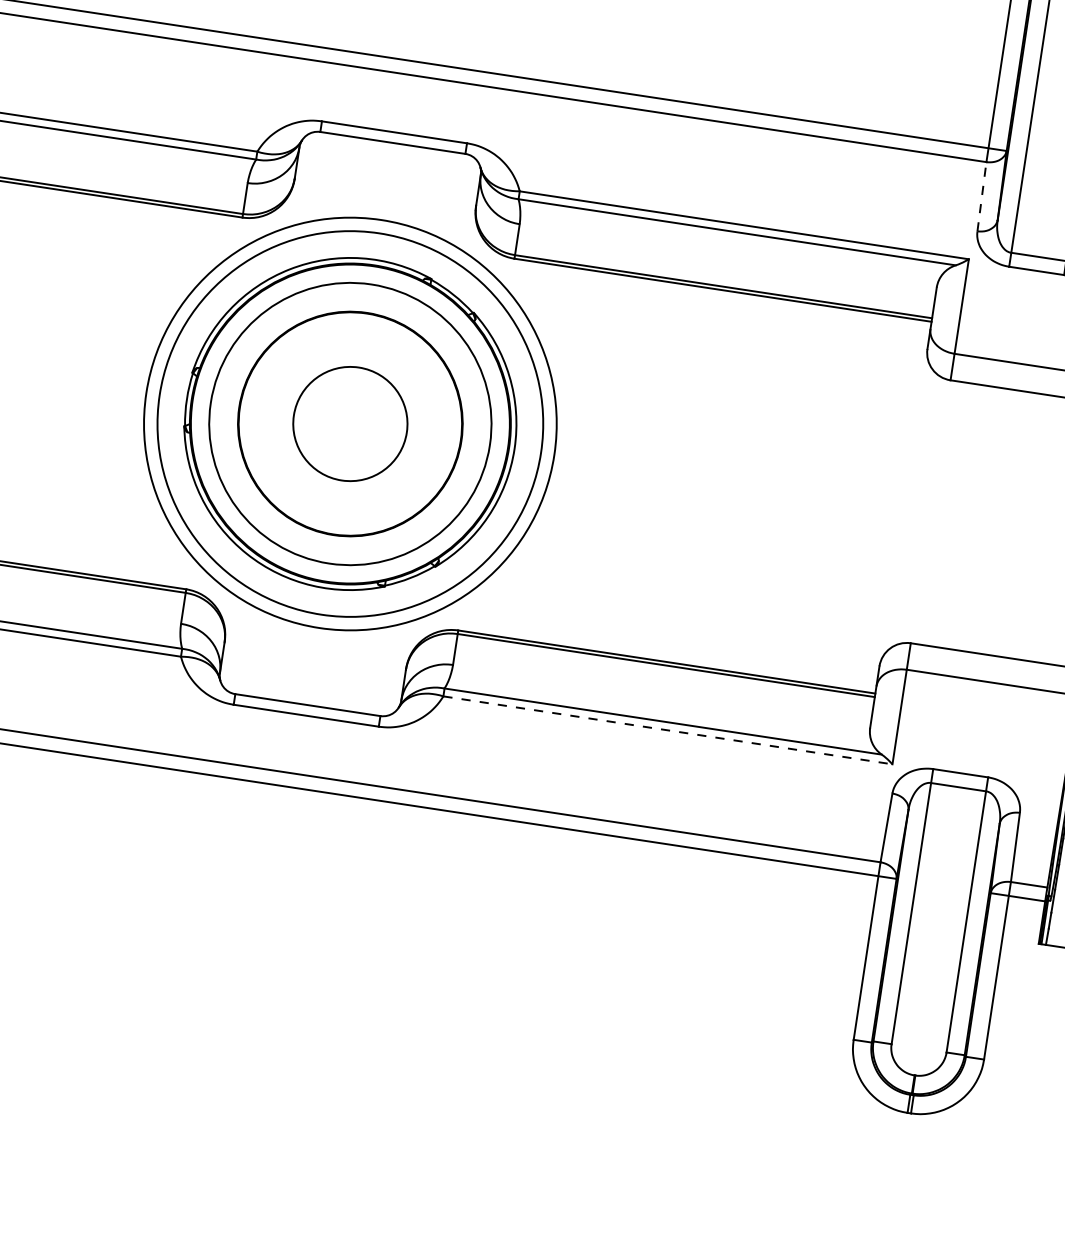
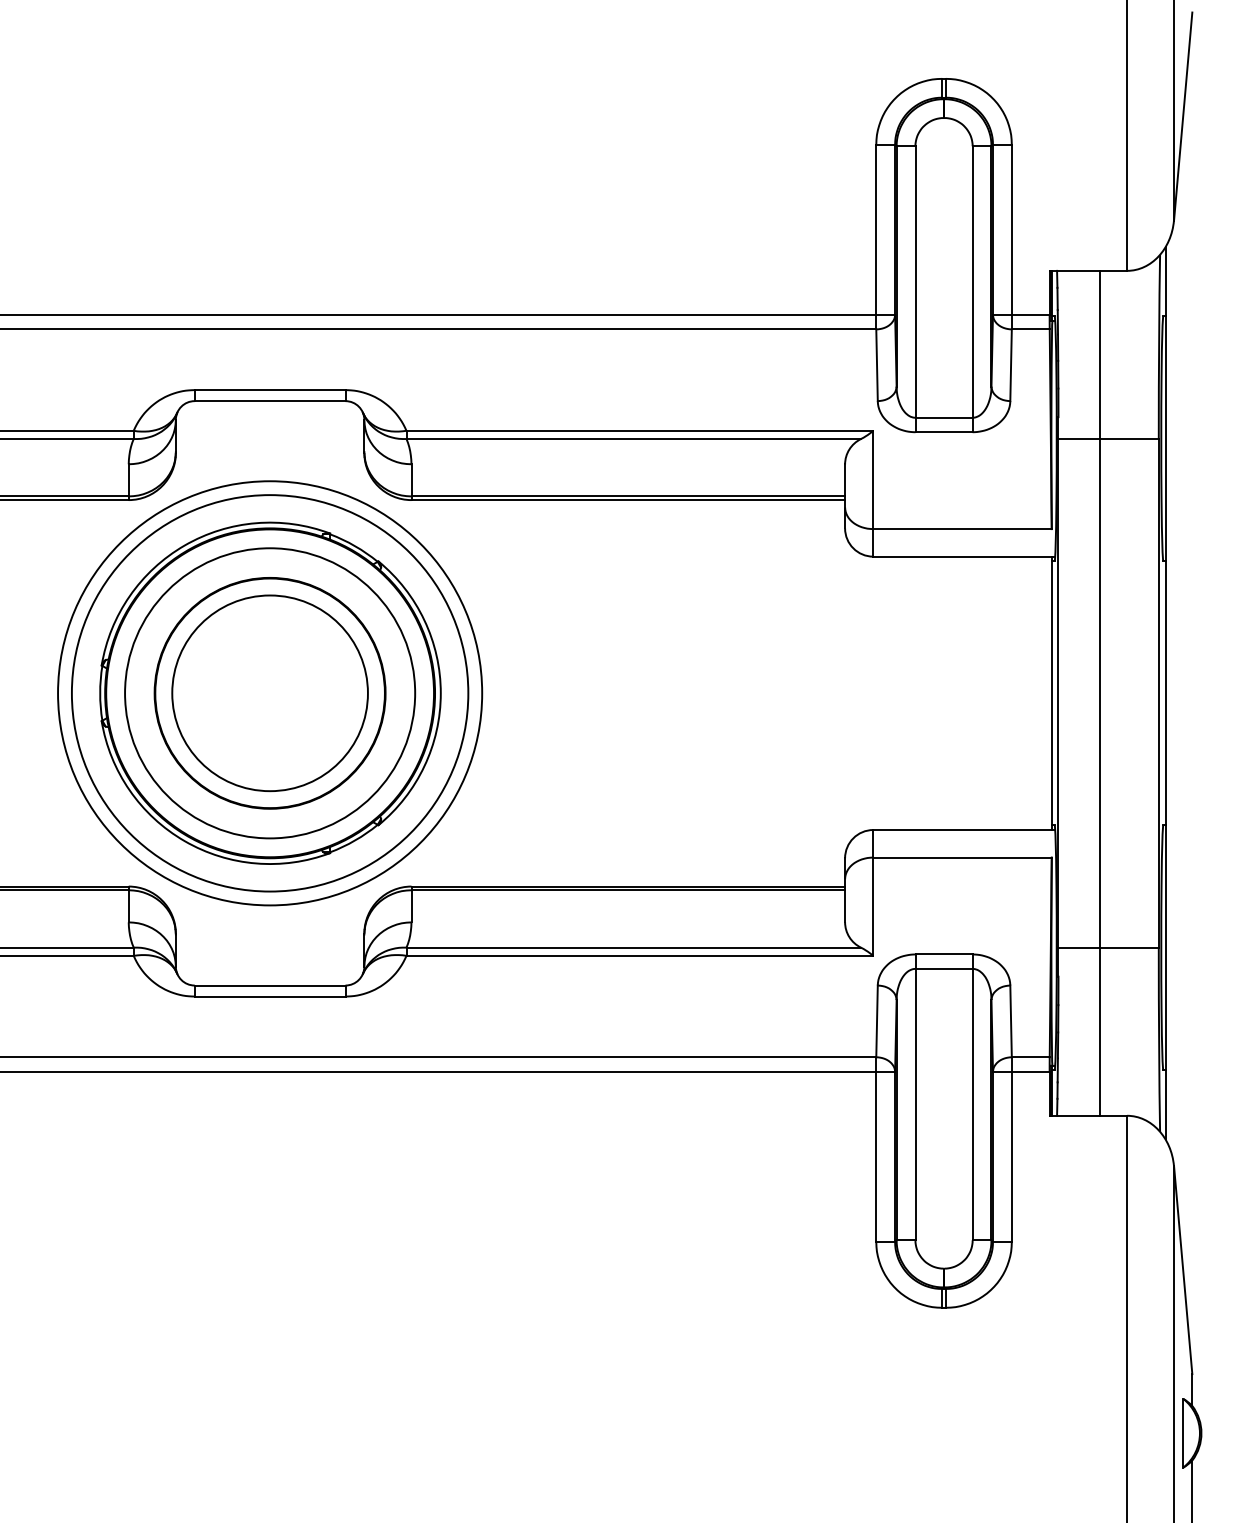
line: (982, 197) -> (877, 365), dashed -> solid
circle: (349, 424) -> (269, 693), size x1.67
line: (668, 730) -> (640, 955), dashed -> solid

